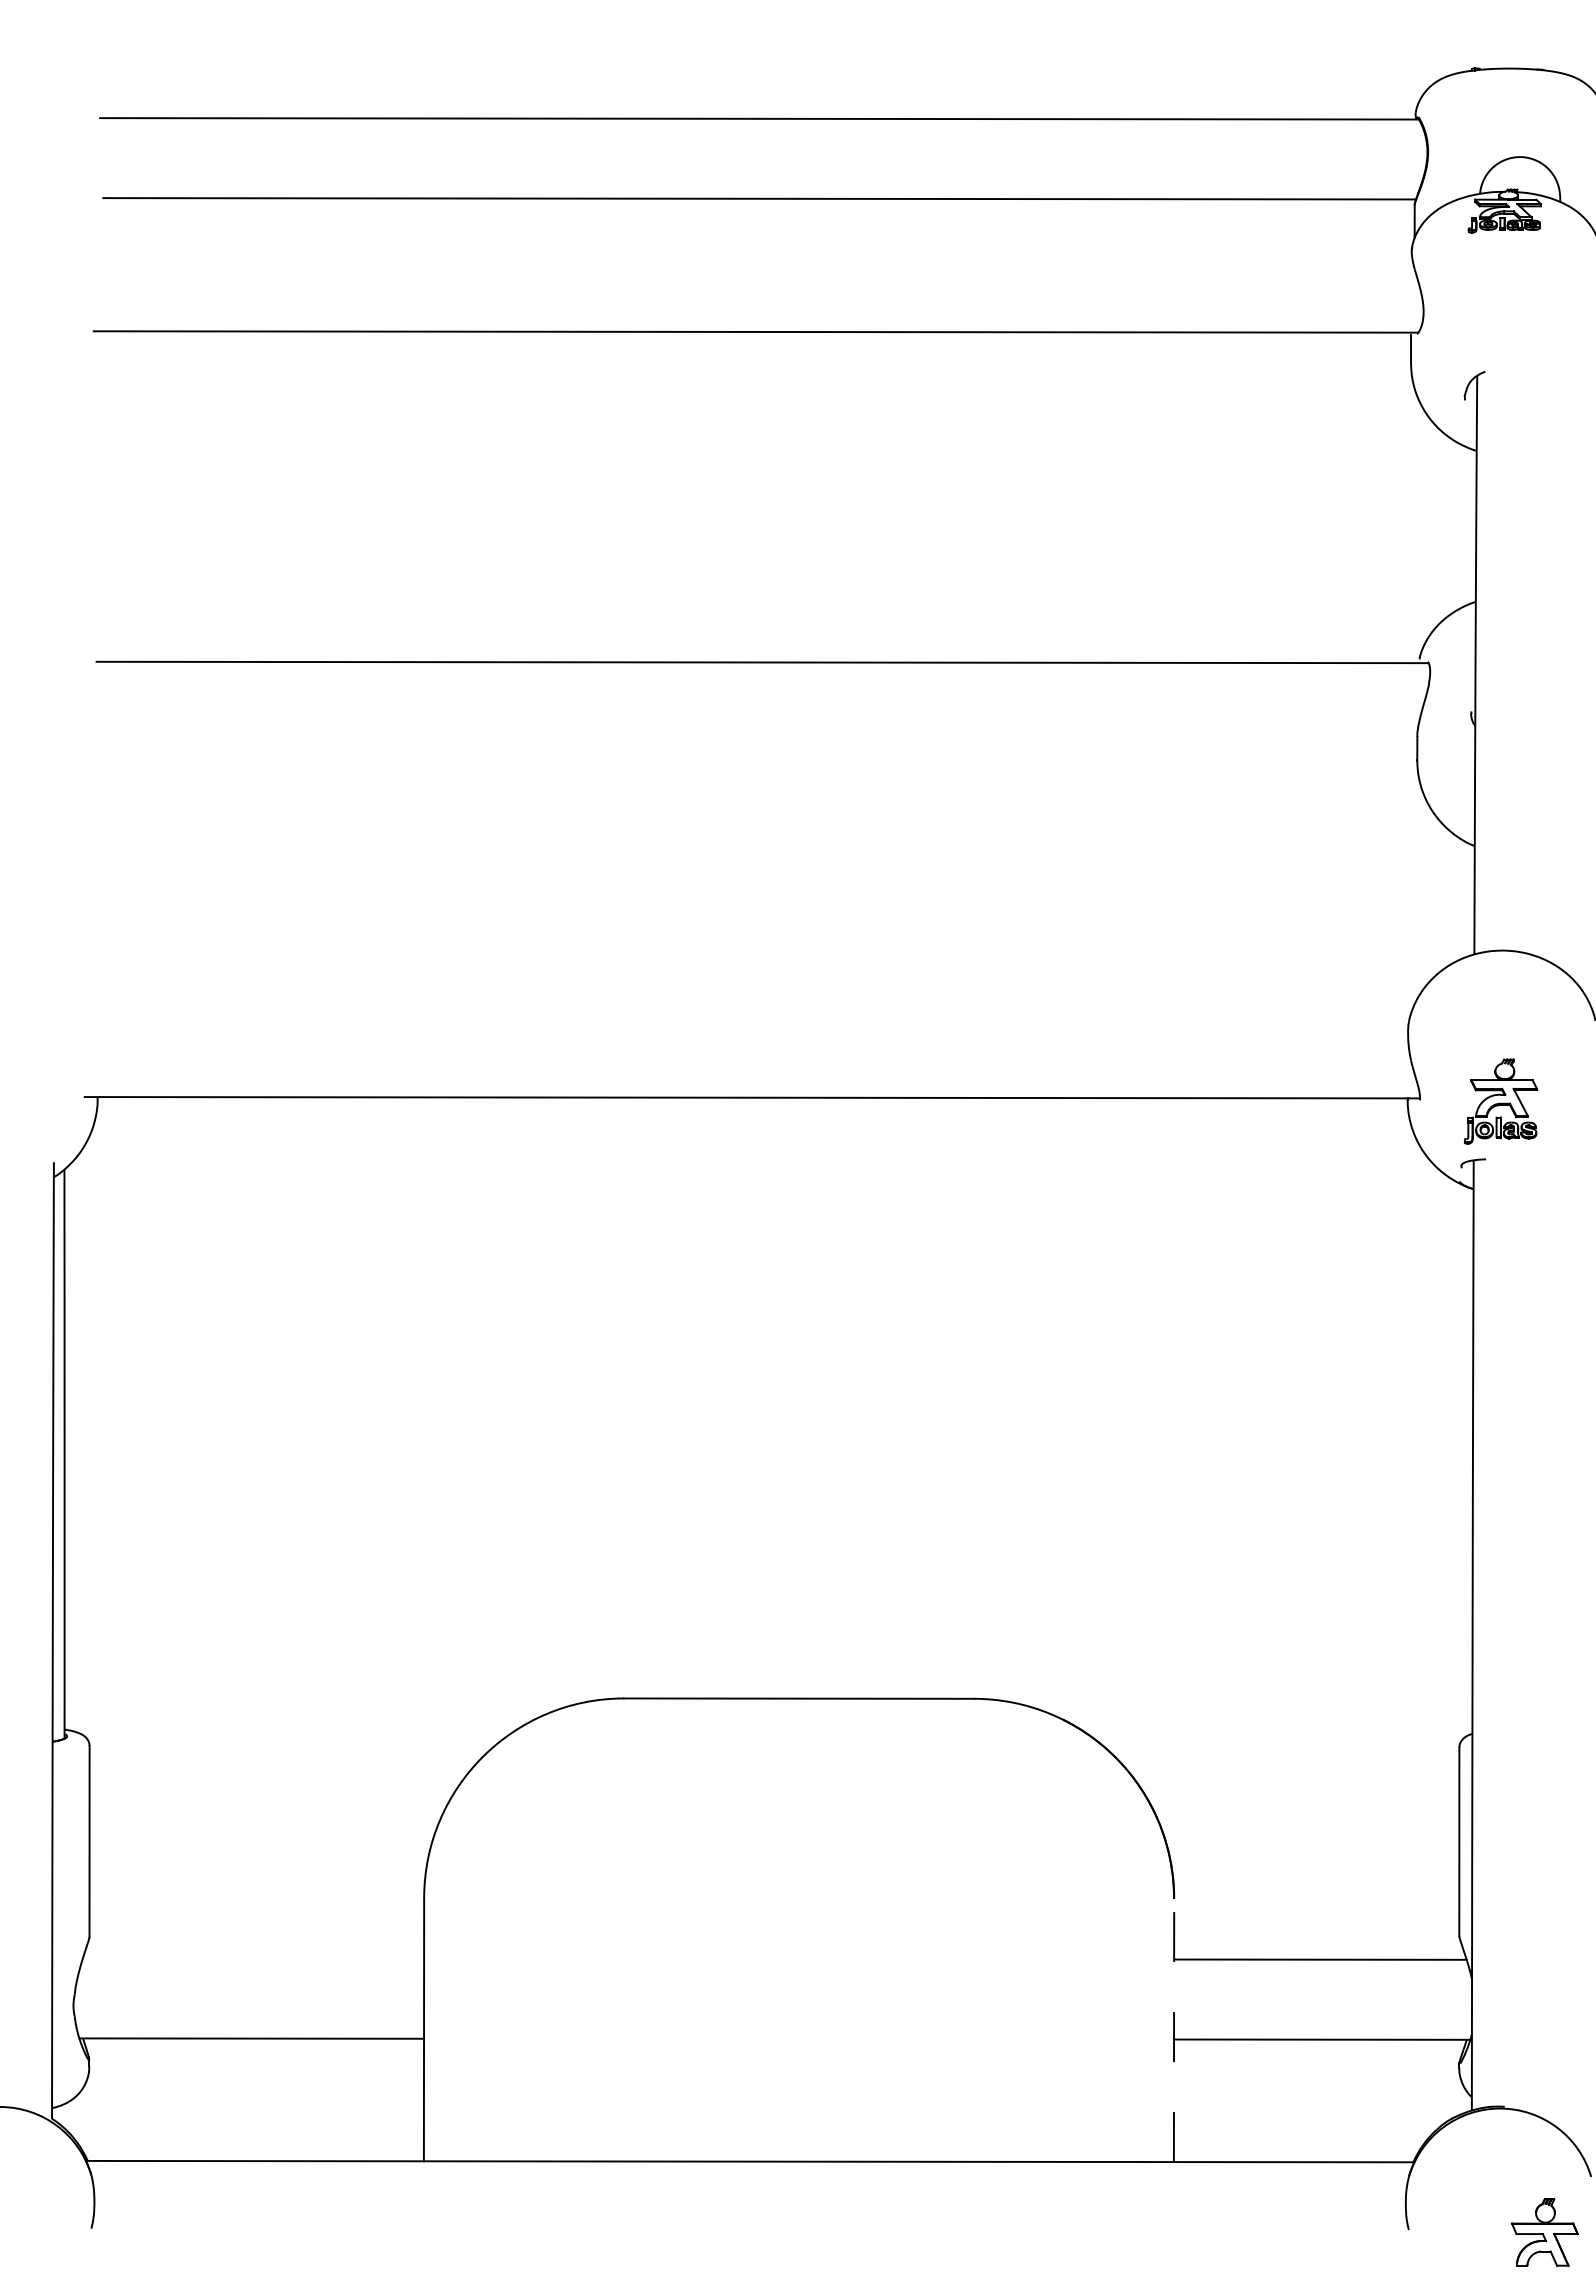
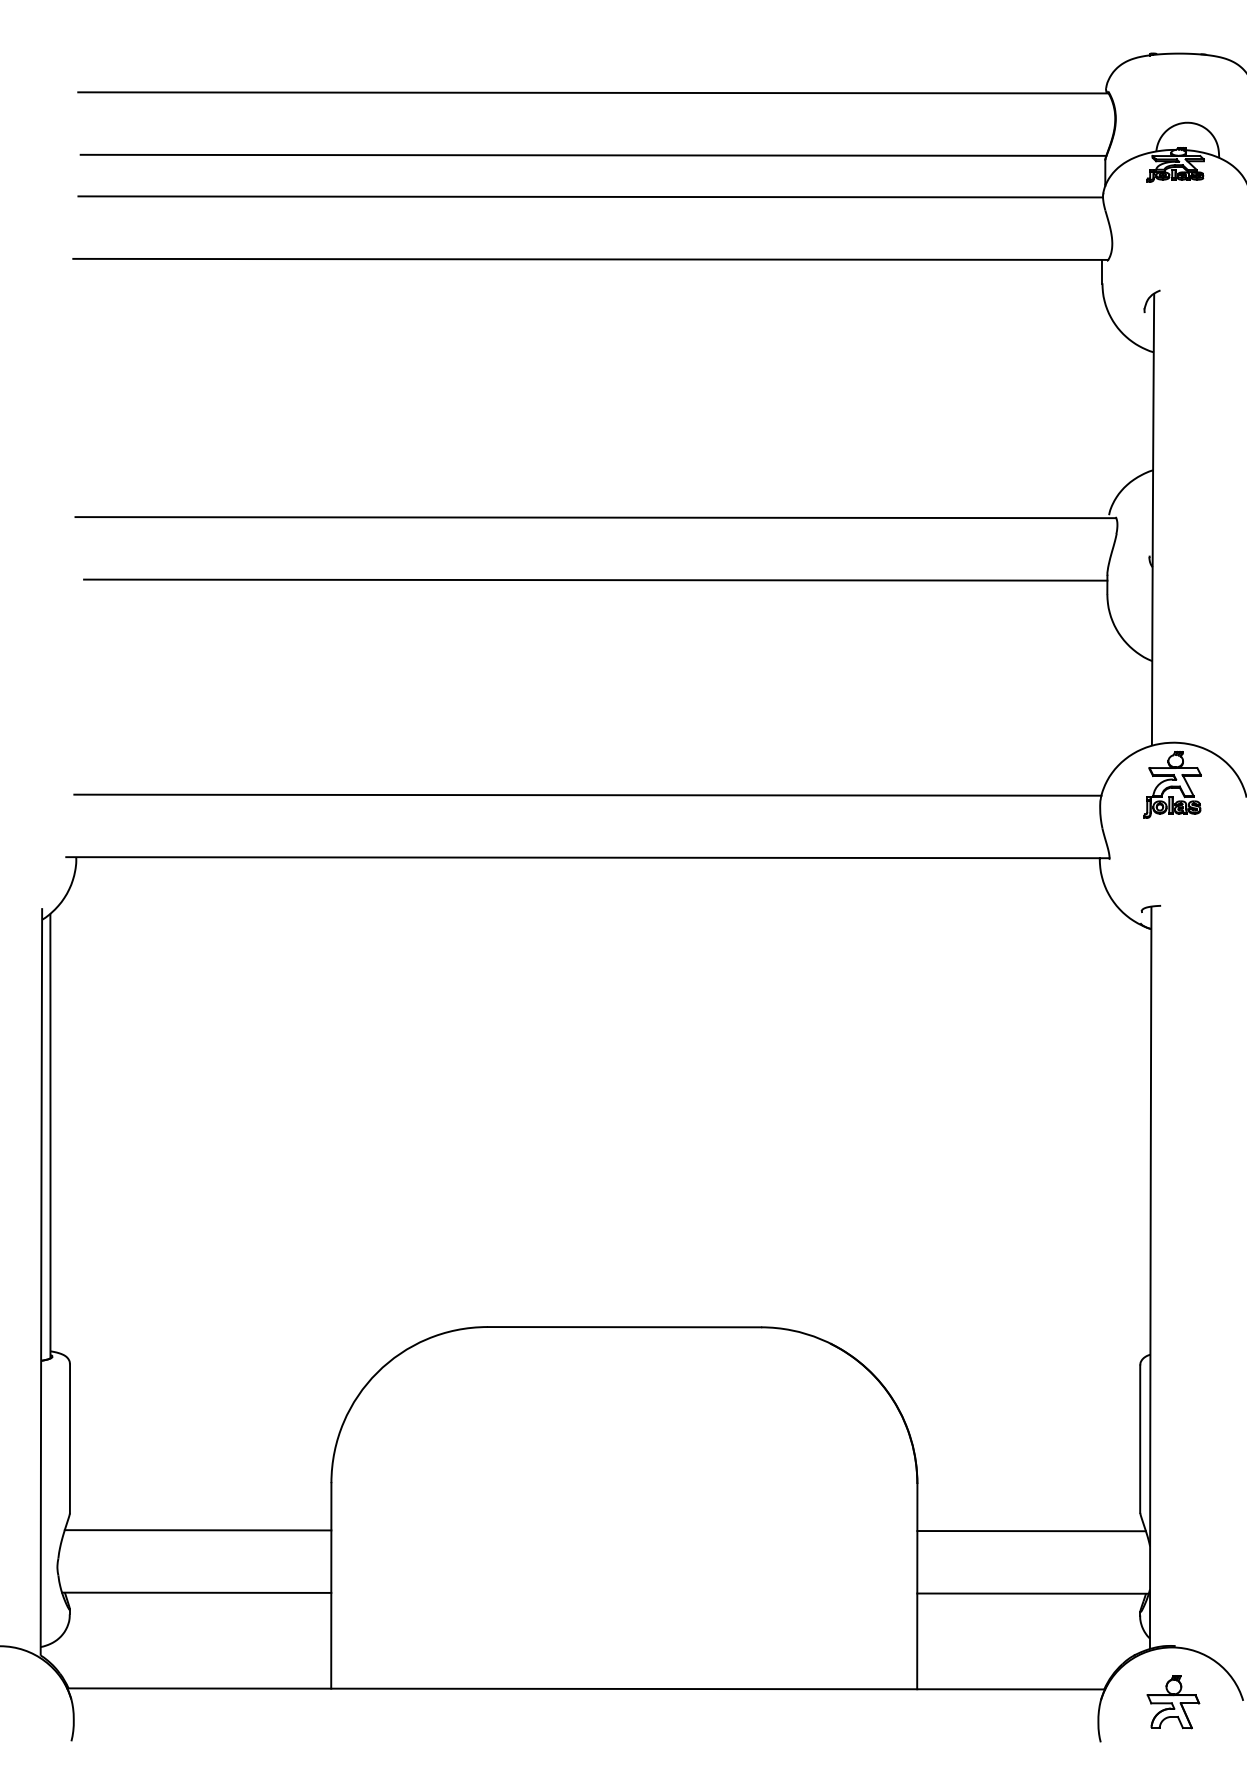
line: (755, 251) -> (590, 196), added
line: (762, 742) -> (595, 580), added
line: (752, 1017) -> (587, 795), added
part: (1500, 1101) -> (1172, 784), moved
line: (253, 1958) -> (198, 1530), added
line: (1174, 2030) -> (917, 1586), dashed -> solid
part: (1544, 2232) -> (1173, 1702), moved

